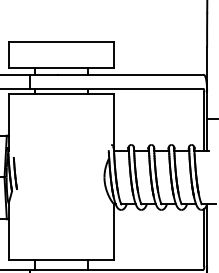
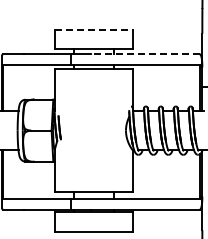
line: (62, 41) -> (94, 29), solid -> dashed
line: (130, 75) -> (145, 54), solid -> dashed

